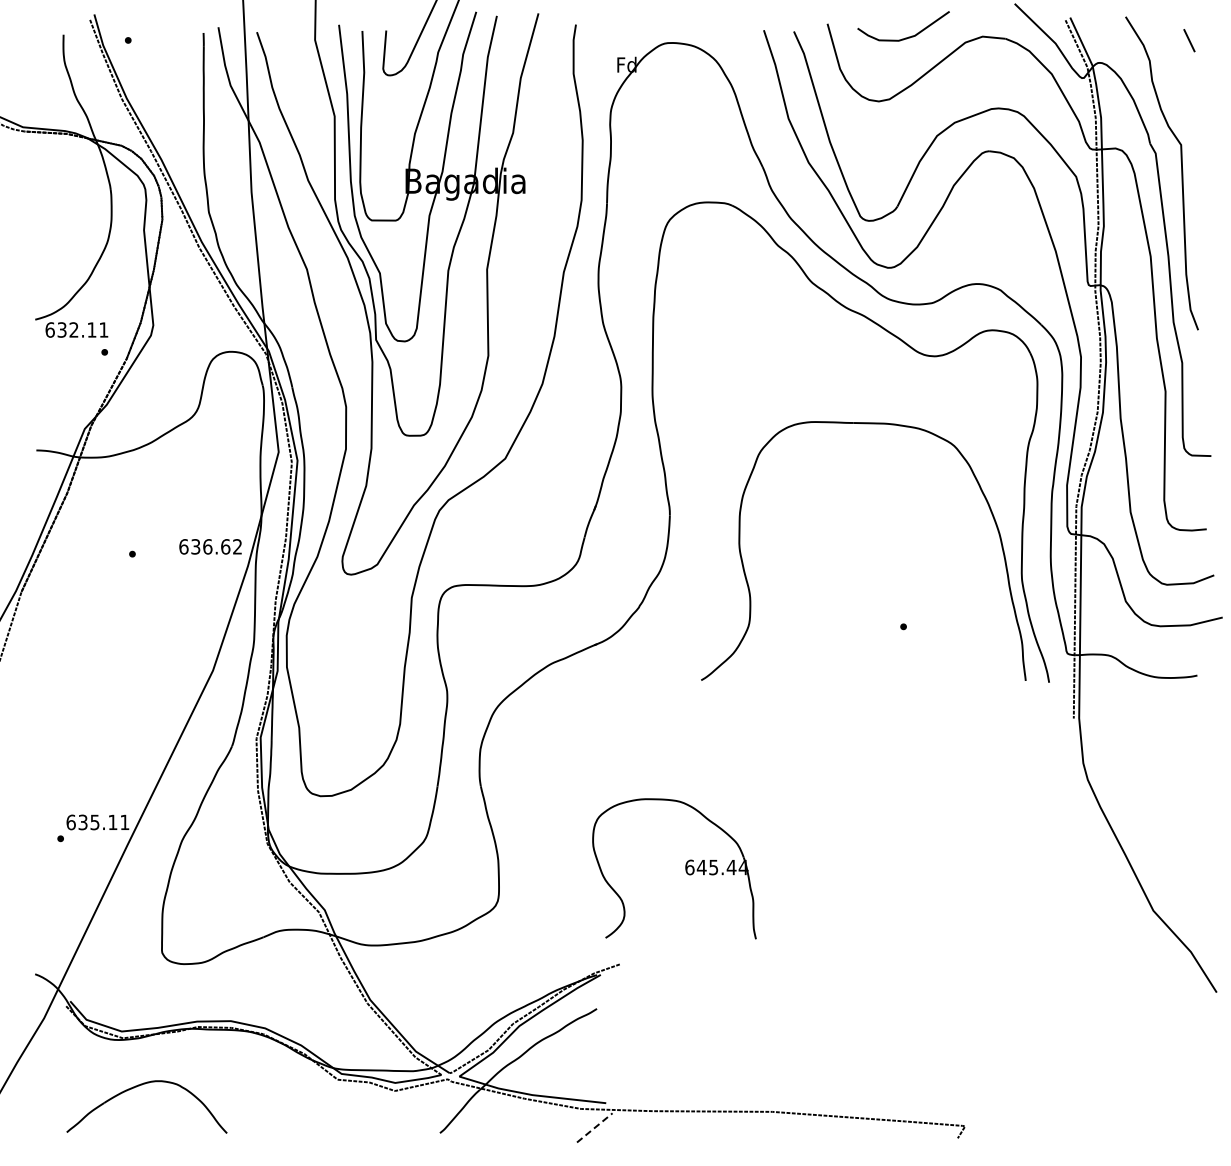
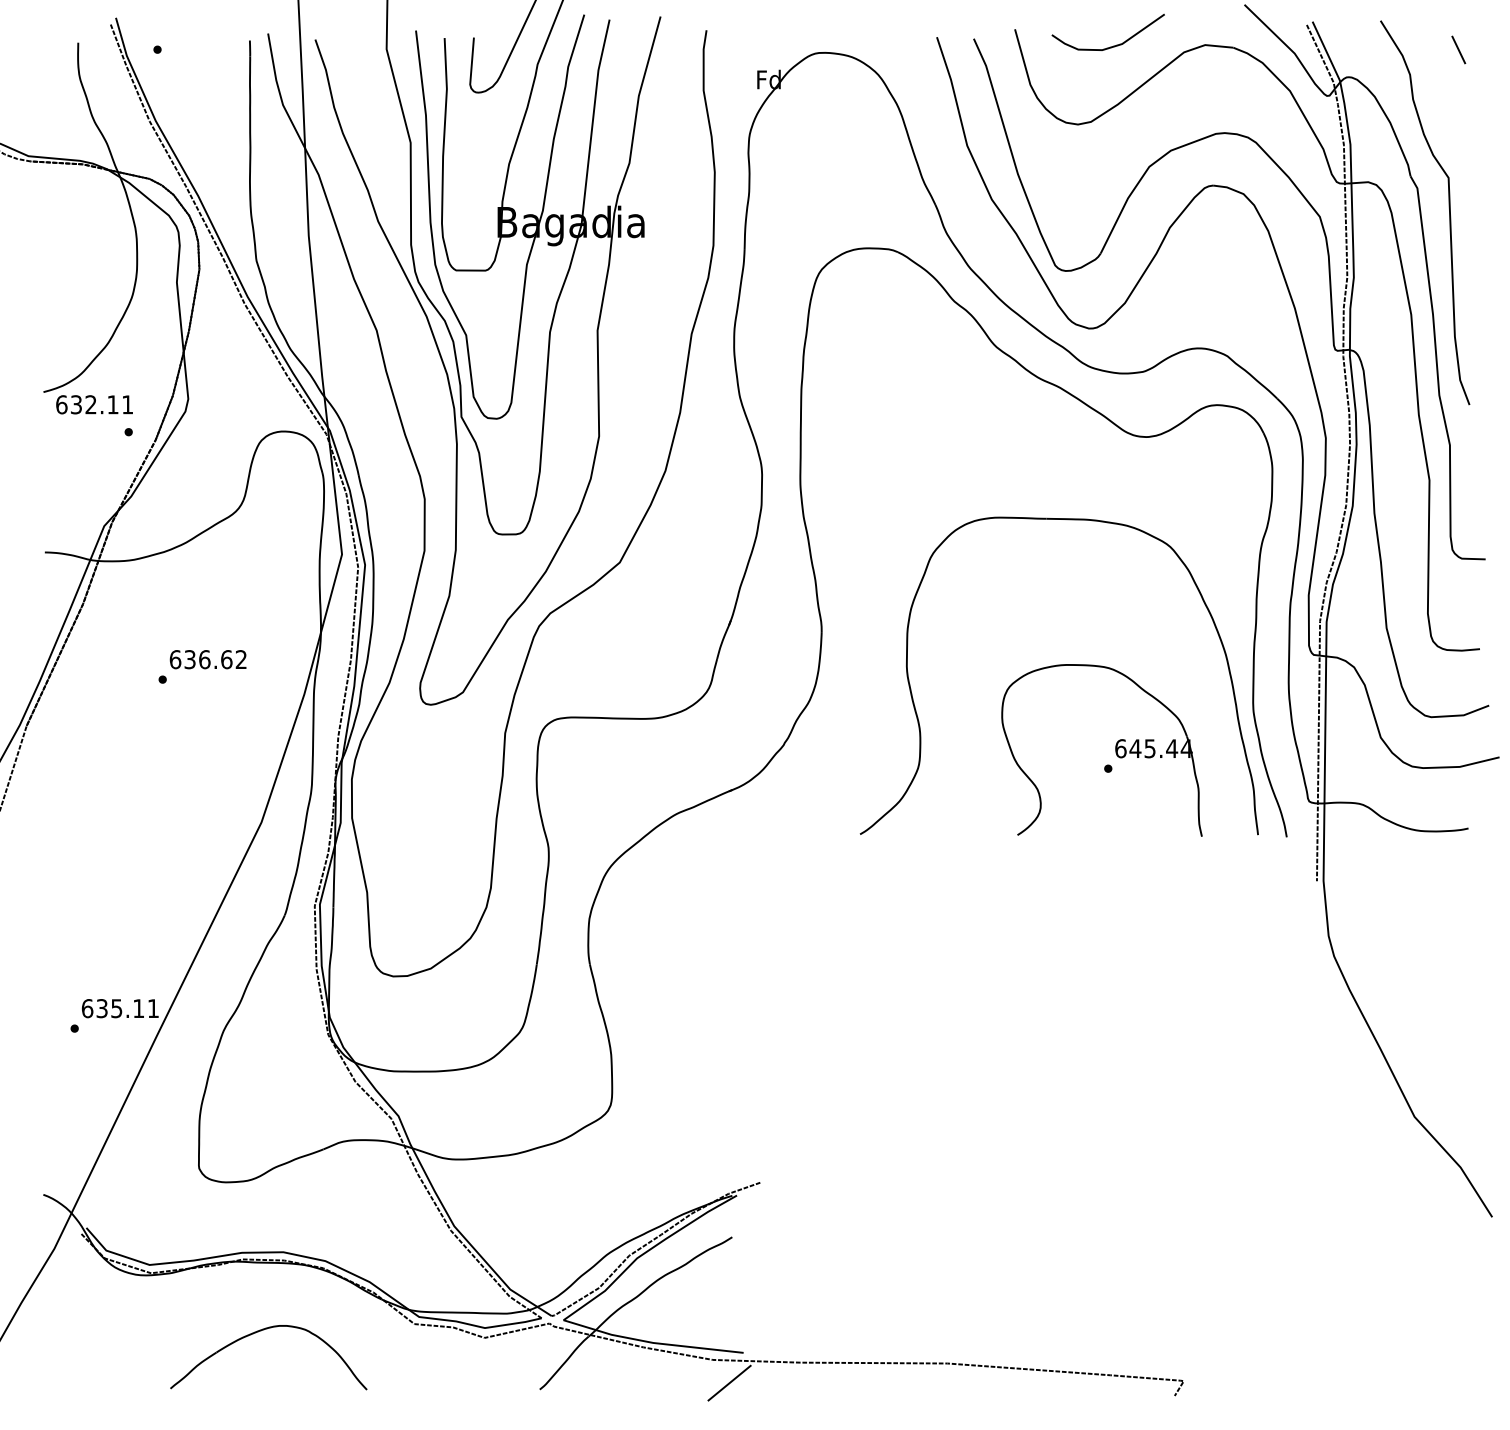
text: (210, 546) -> (208, 659), moved
part: (685, 868) -> (1115, 749), moved
part: (139, 1086) -> (259, 1332), moved
line: (594, 1127) -> (729, 1382), dashed -> solid

